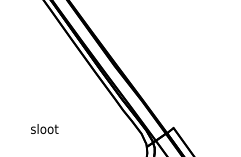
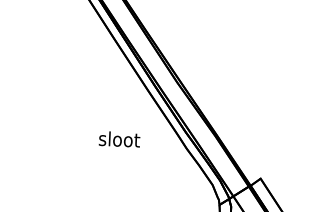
text: (44, 128) -> (119, 138), moved

